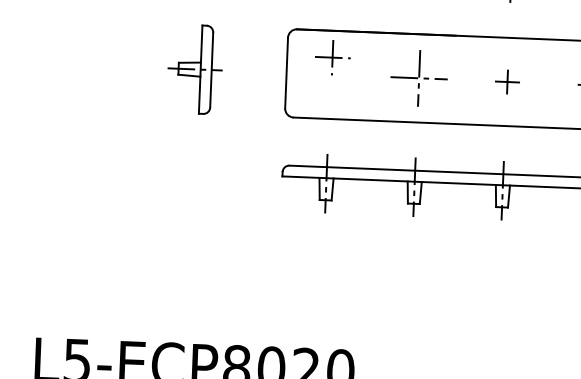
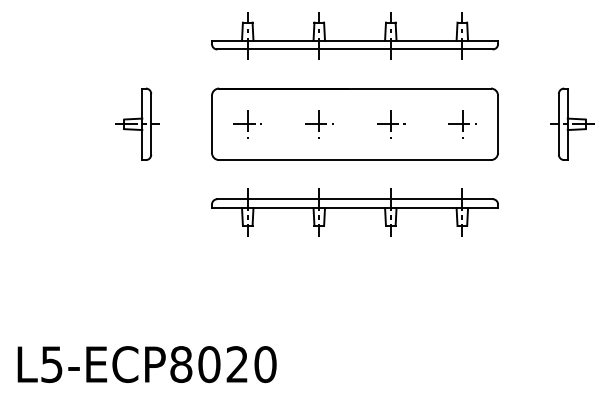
part: (332, 57) -> (247, 124), moved
part: (419, 78) -> (319, 124), size x0.62
part: (507, 82) -> (391, 124), size x1.43

